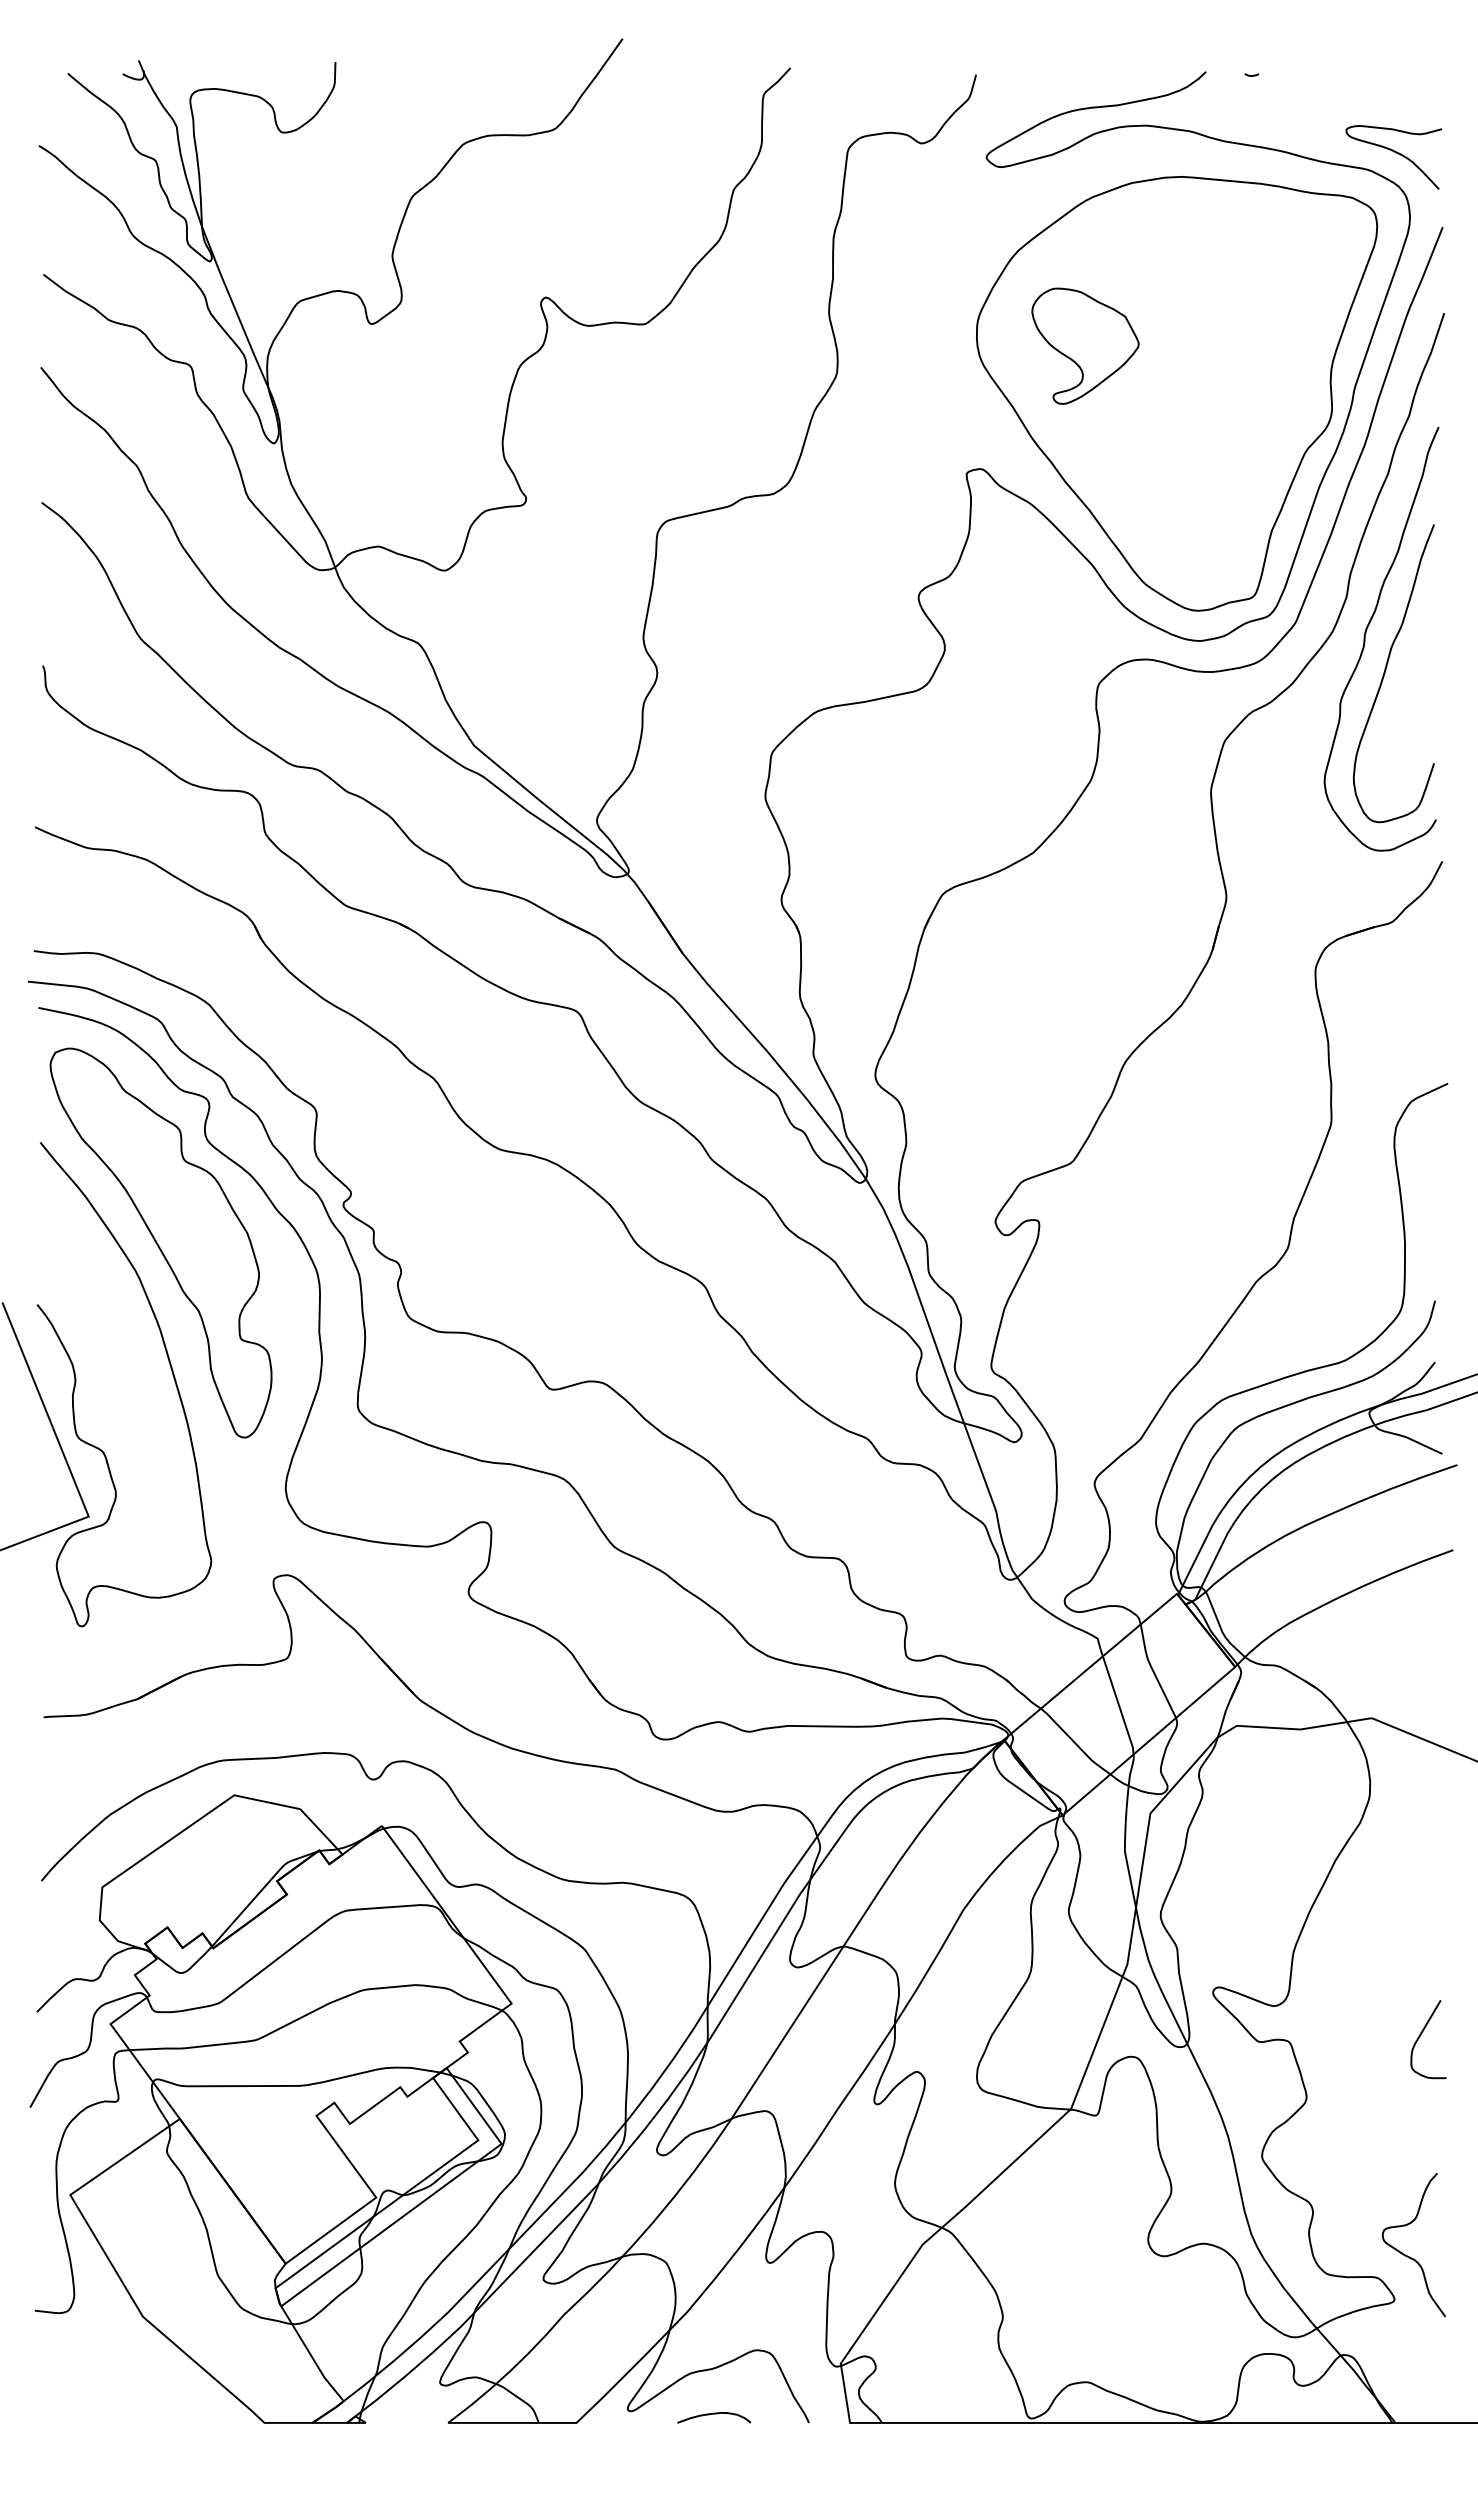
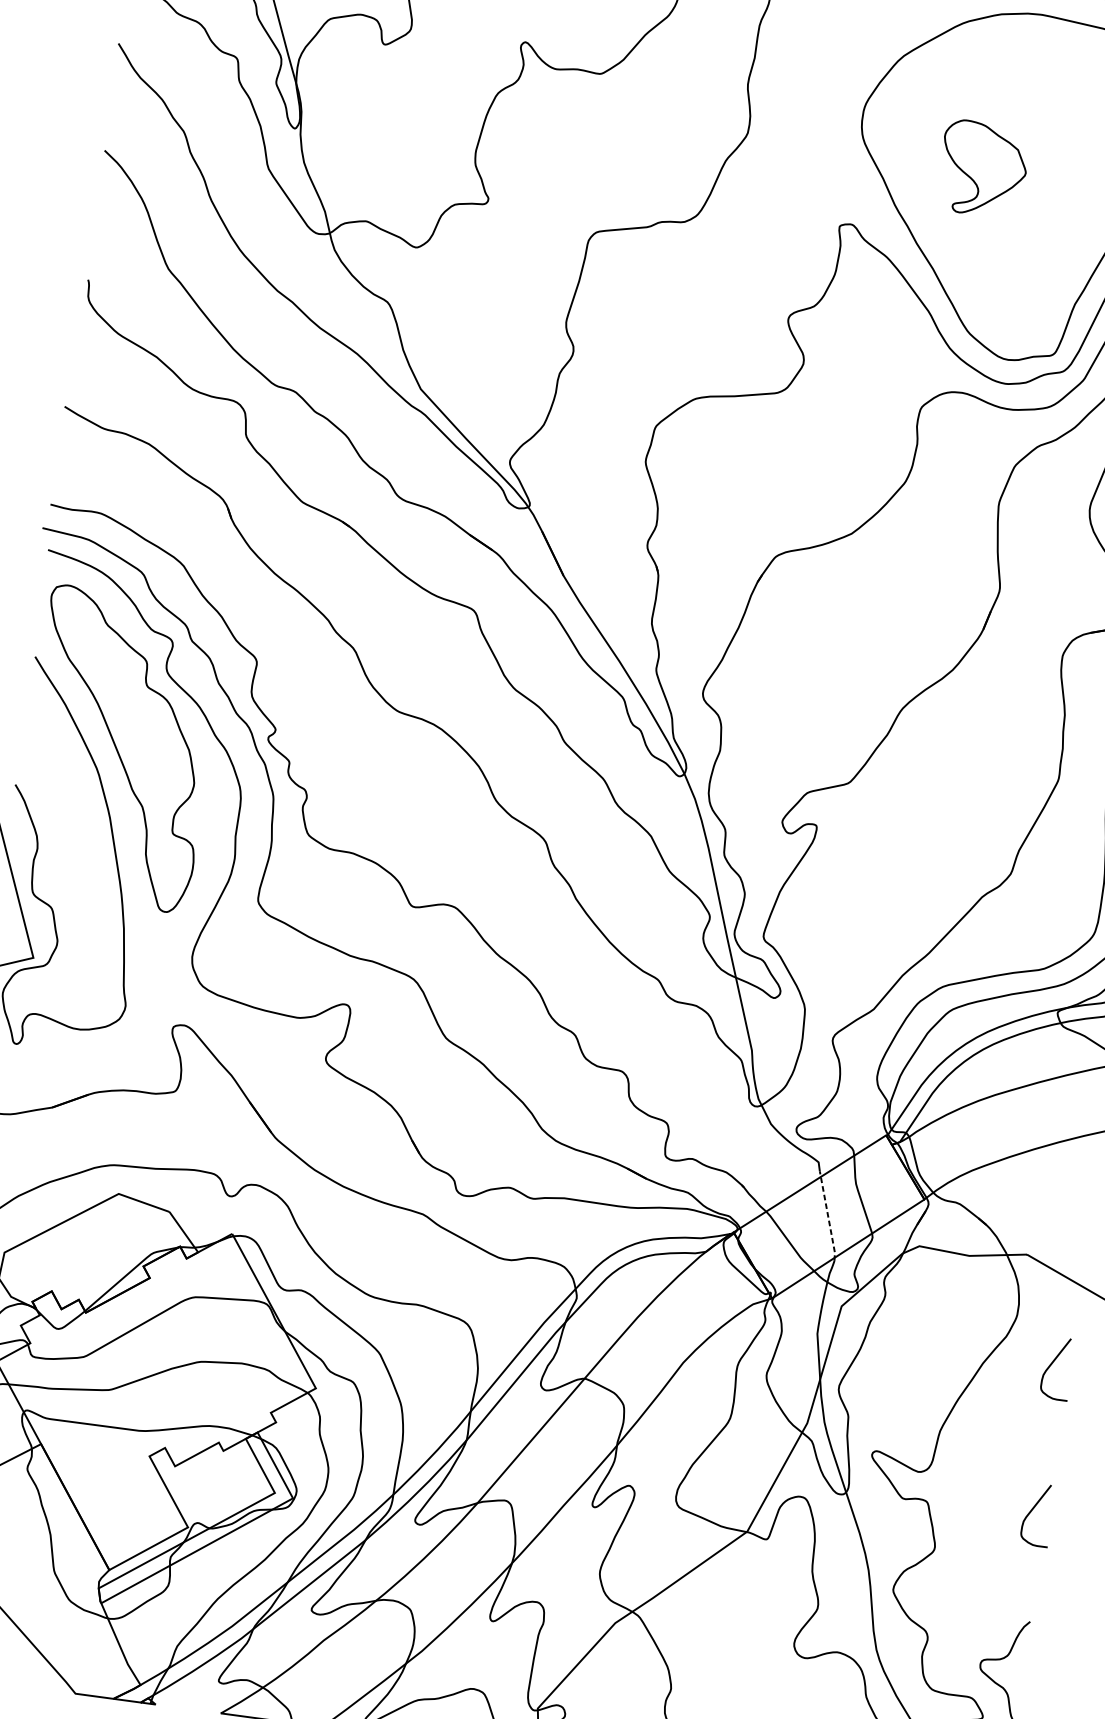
part: (1085, 345) -> (983, 168), moved
line: (1118, 1704) -> (828, 1216), solid -> dashed
curve: (1421, 1850) -> (1052, 1364), added

